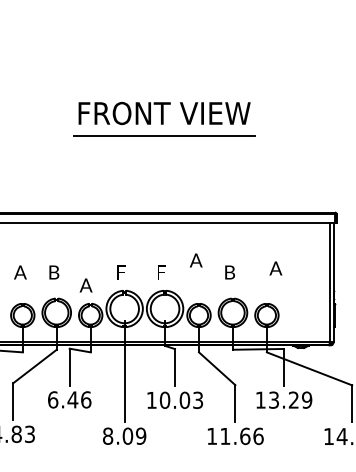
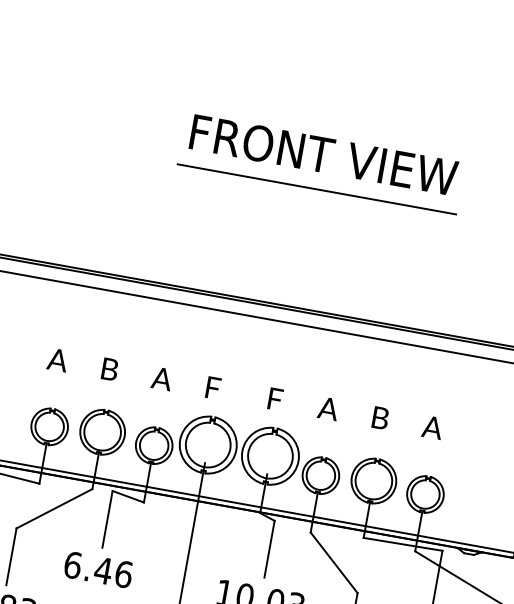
text: (195, 260) -> (327, 408), moved
text: (275, 268) -> (432, 427), moved
text: (85, 285) -> (161, 378), moved

